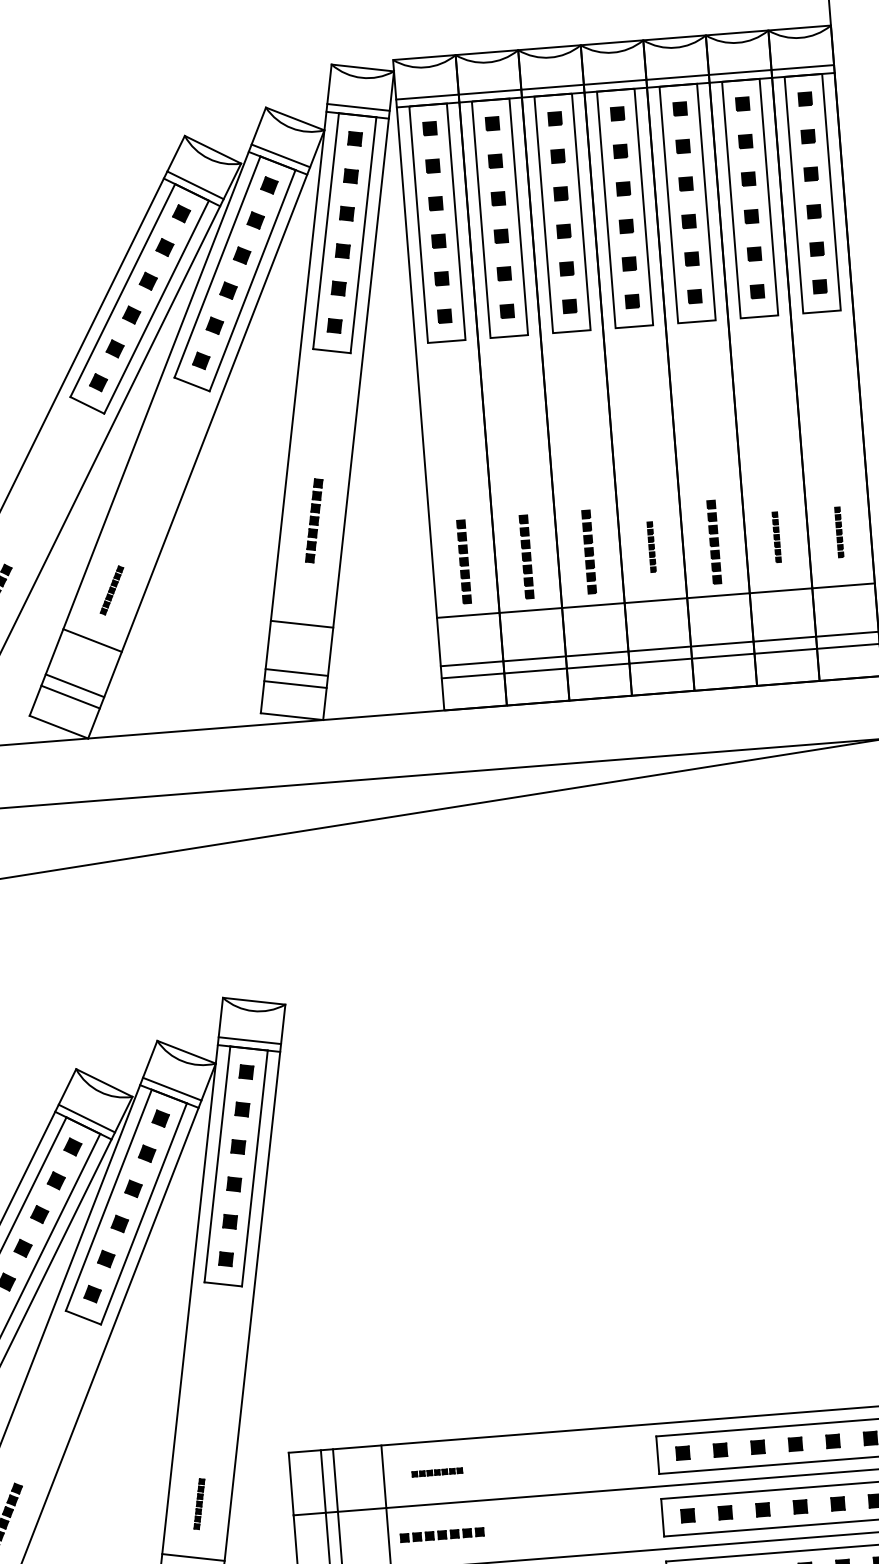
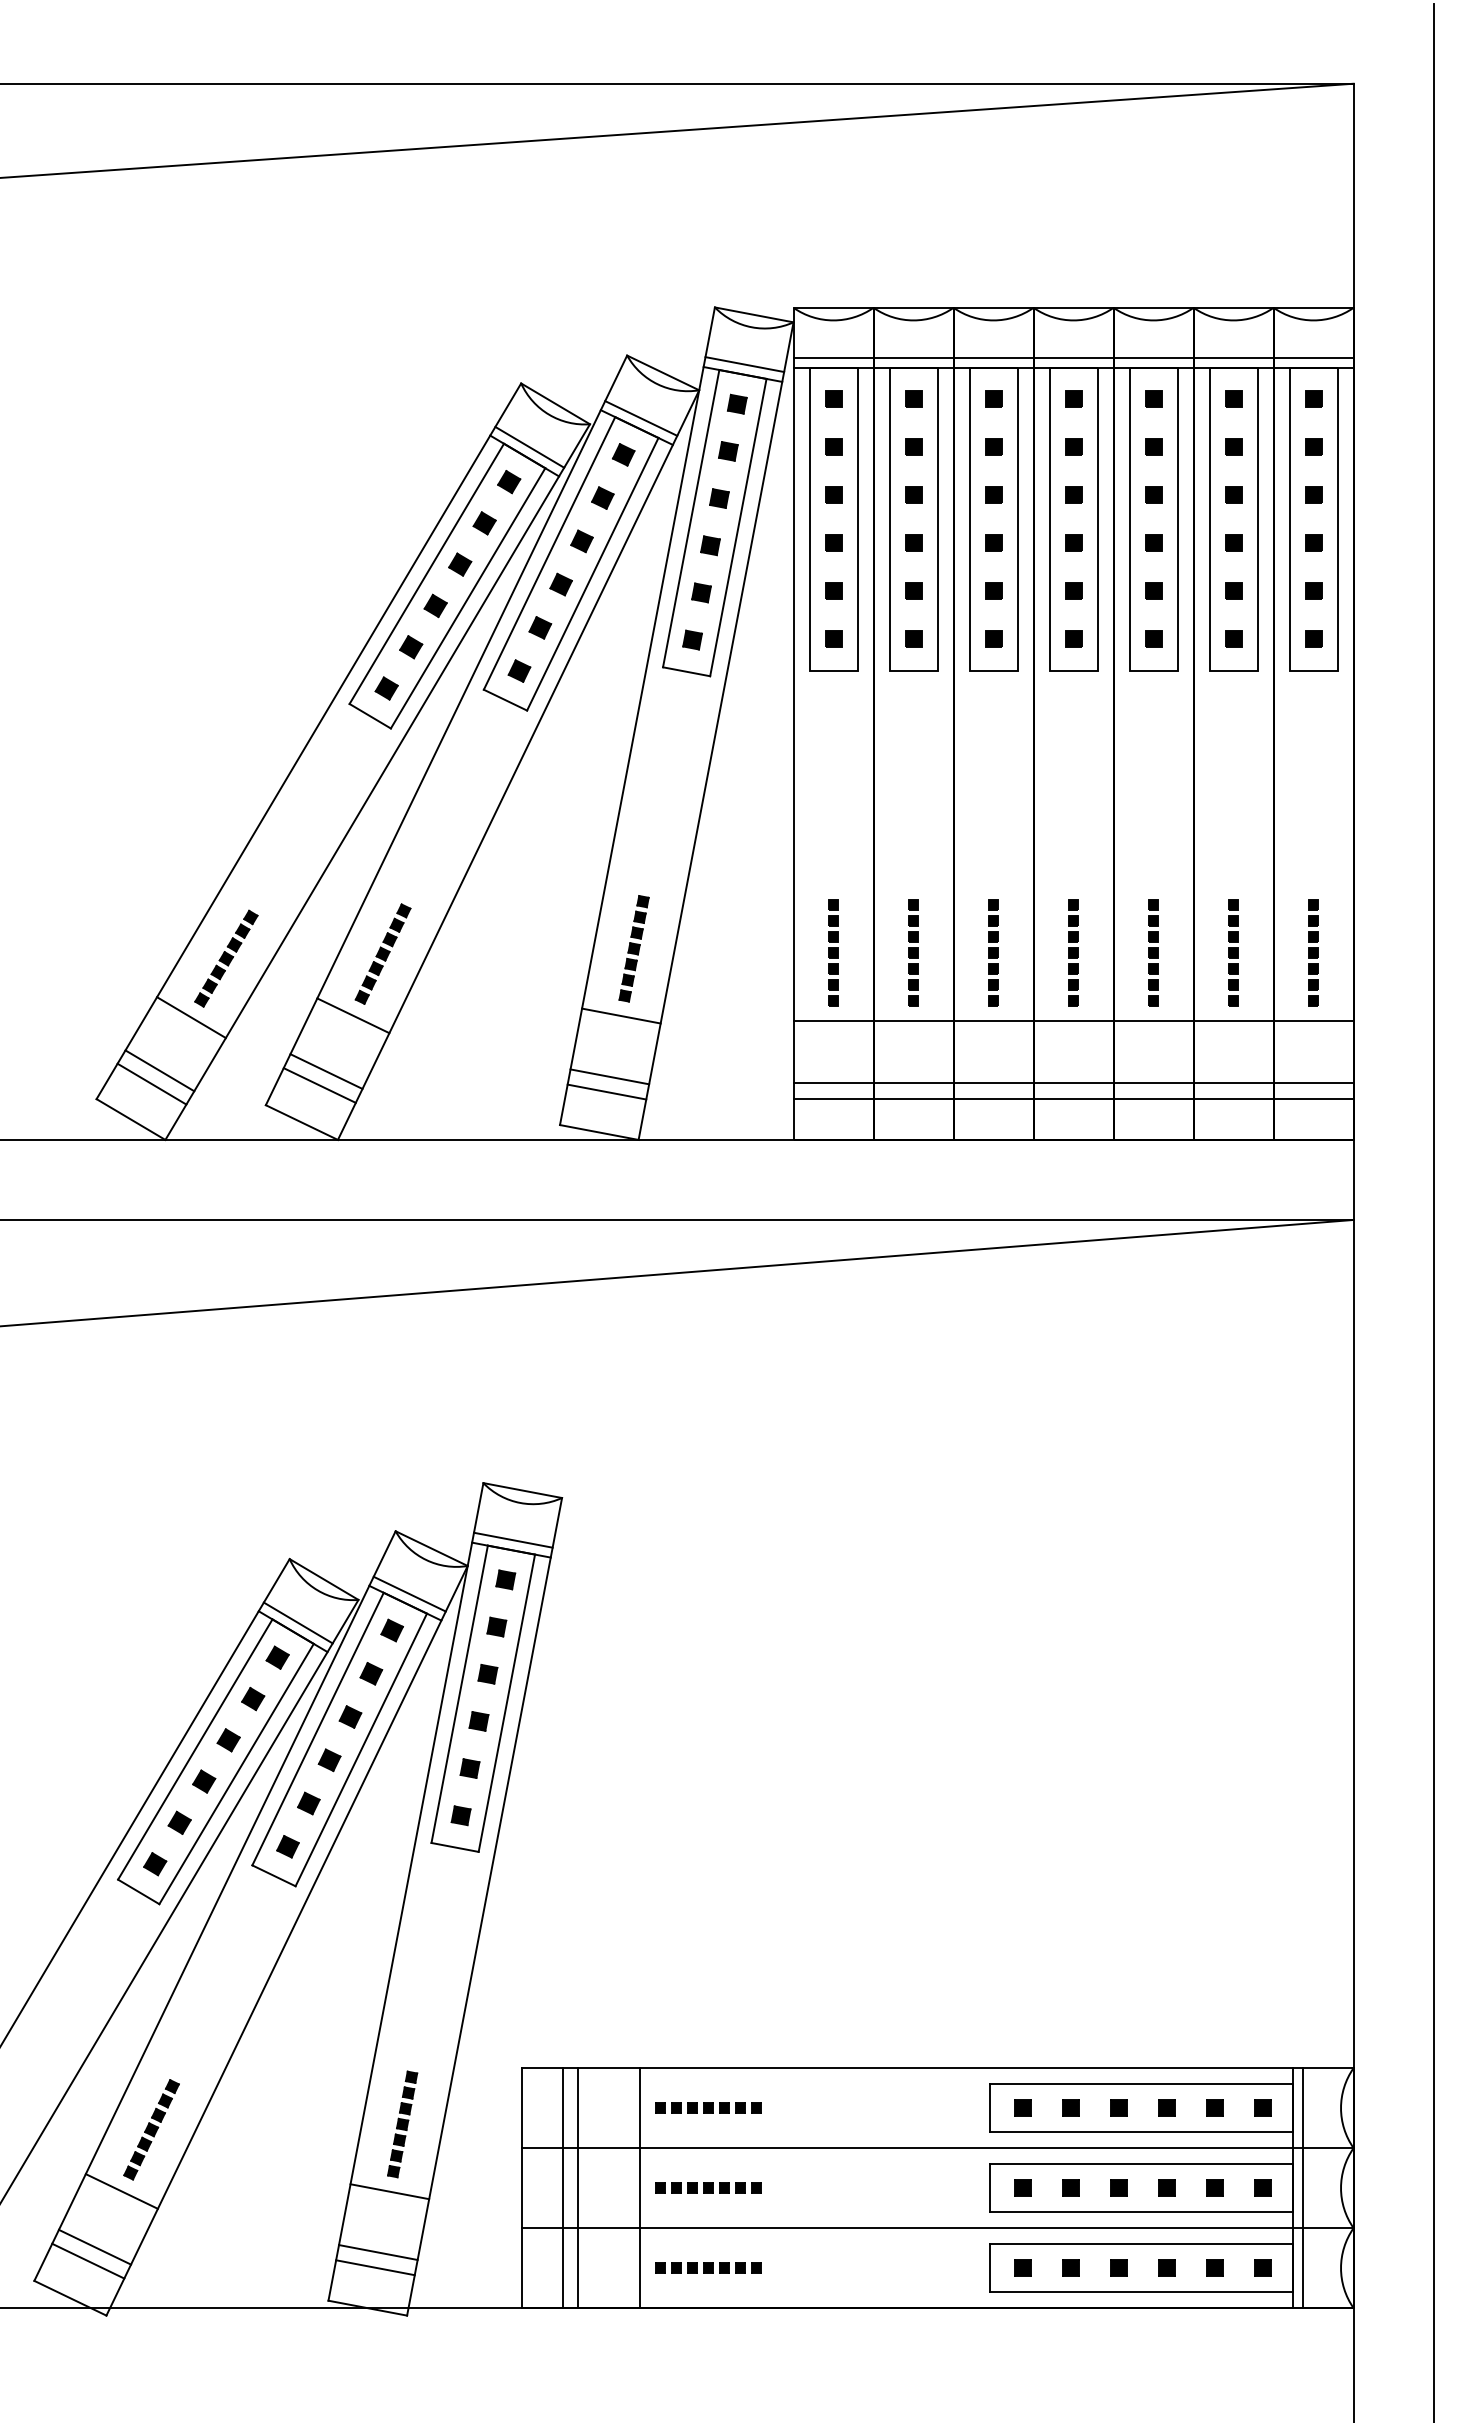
part: (313, 520) -> (633, 948), moved
part: (839, 531) -> (1313, 952), size x1.67
part: (776, 536) -> (1233, 952), size x1.67
part: (651, 546) -> (1073, 952), size x1.67
part: (111, 590) -> (382, 953), size x1.67
part: (437, 1472) -> (708, 2107), size x1.67
part: (199, 1504) -> (402, 2124), size x1.67

